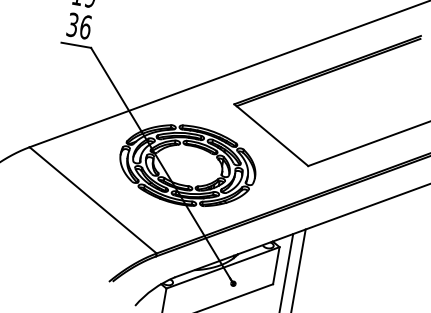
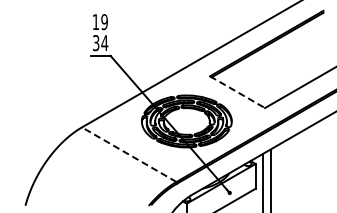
text: (85, 27) -> (104, 43), 36 -> 34
line: (271, 135) -> (237, 92), solid -> dashed
line: (93, 200) -> (129, 154), solid -> dashed

